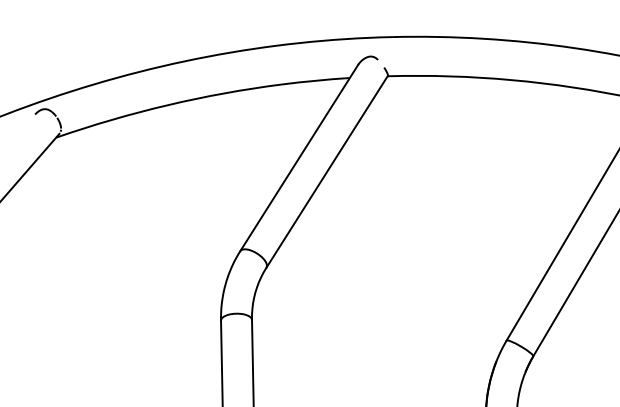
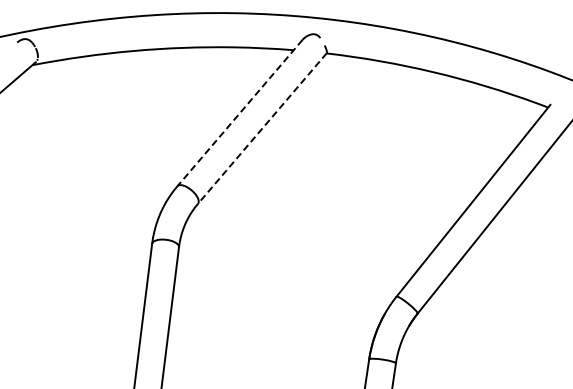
line: (298, 158) -> (239, 113), solid -> dashed
line: (327, 171) -> (262, 128), solid -> dashed

